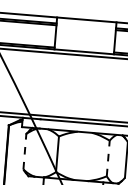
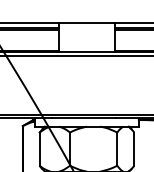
line: (24, 152) -> (39, 149), dashed -> solid
line: (108, 158) -> (117, 149), dashed -> solid

